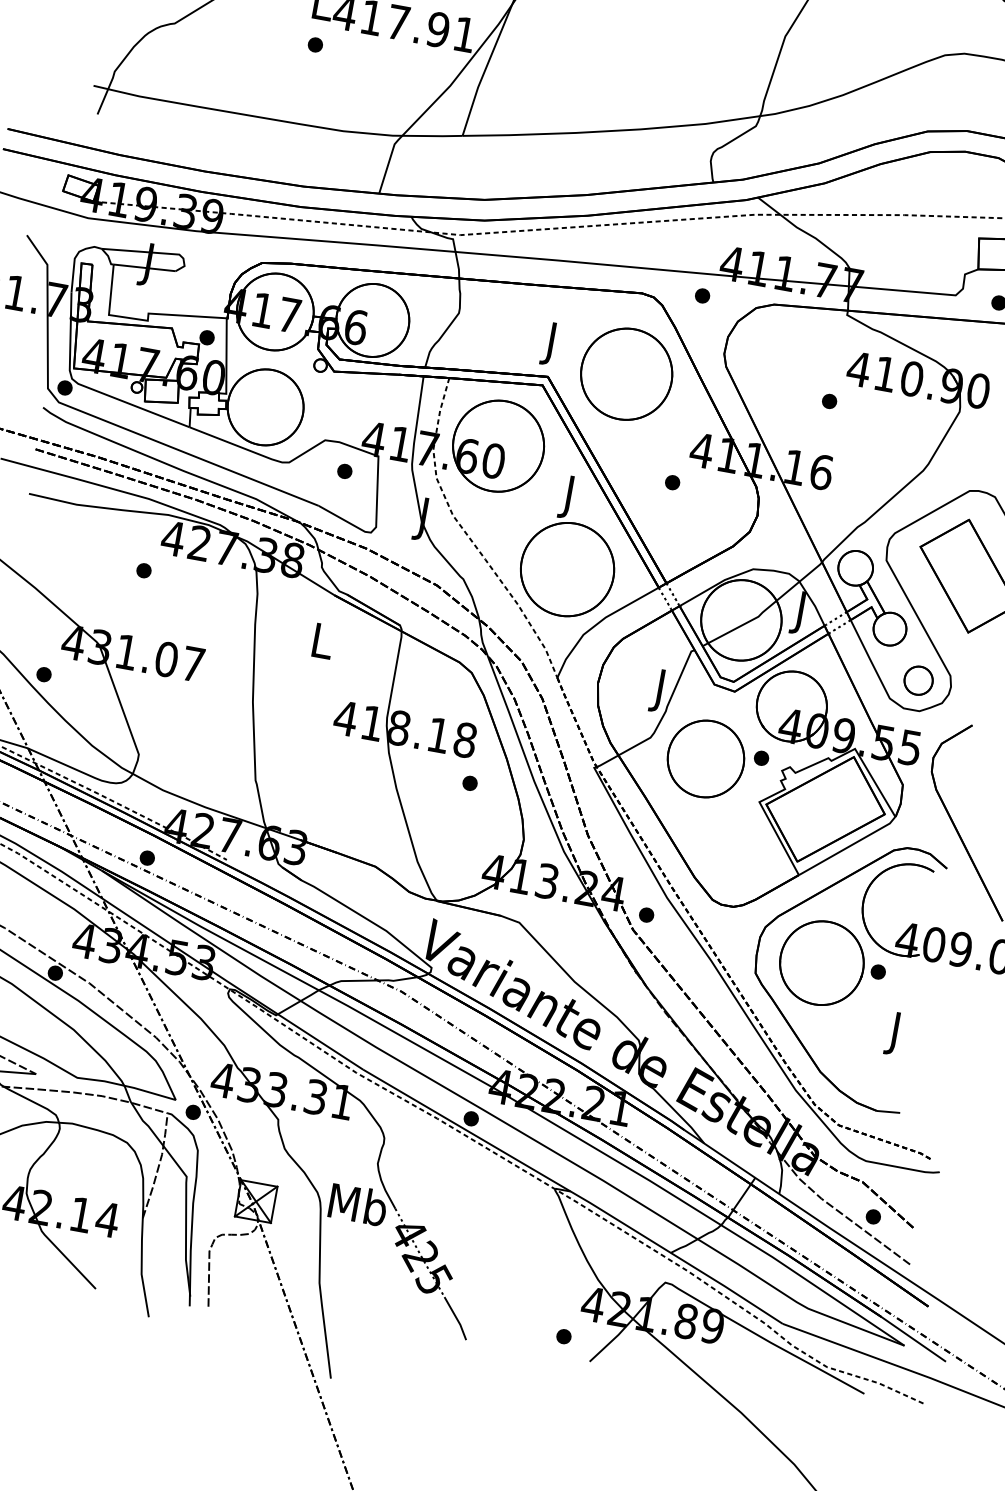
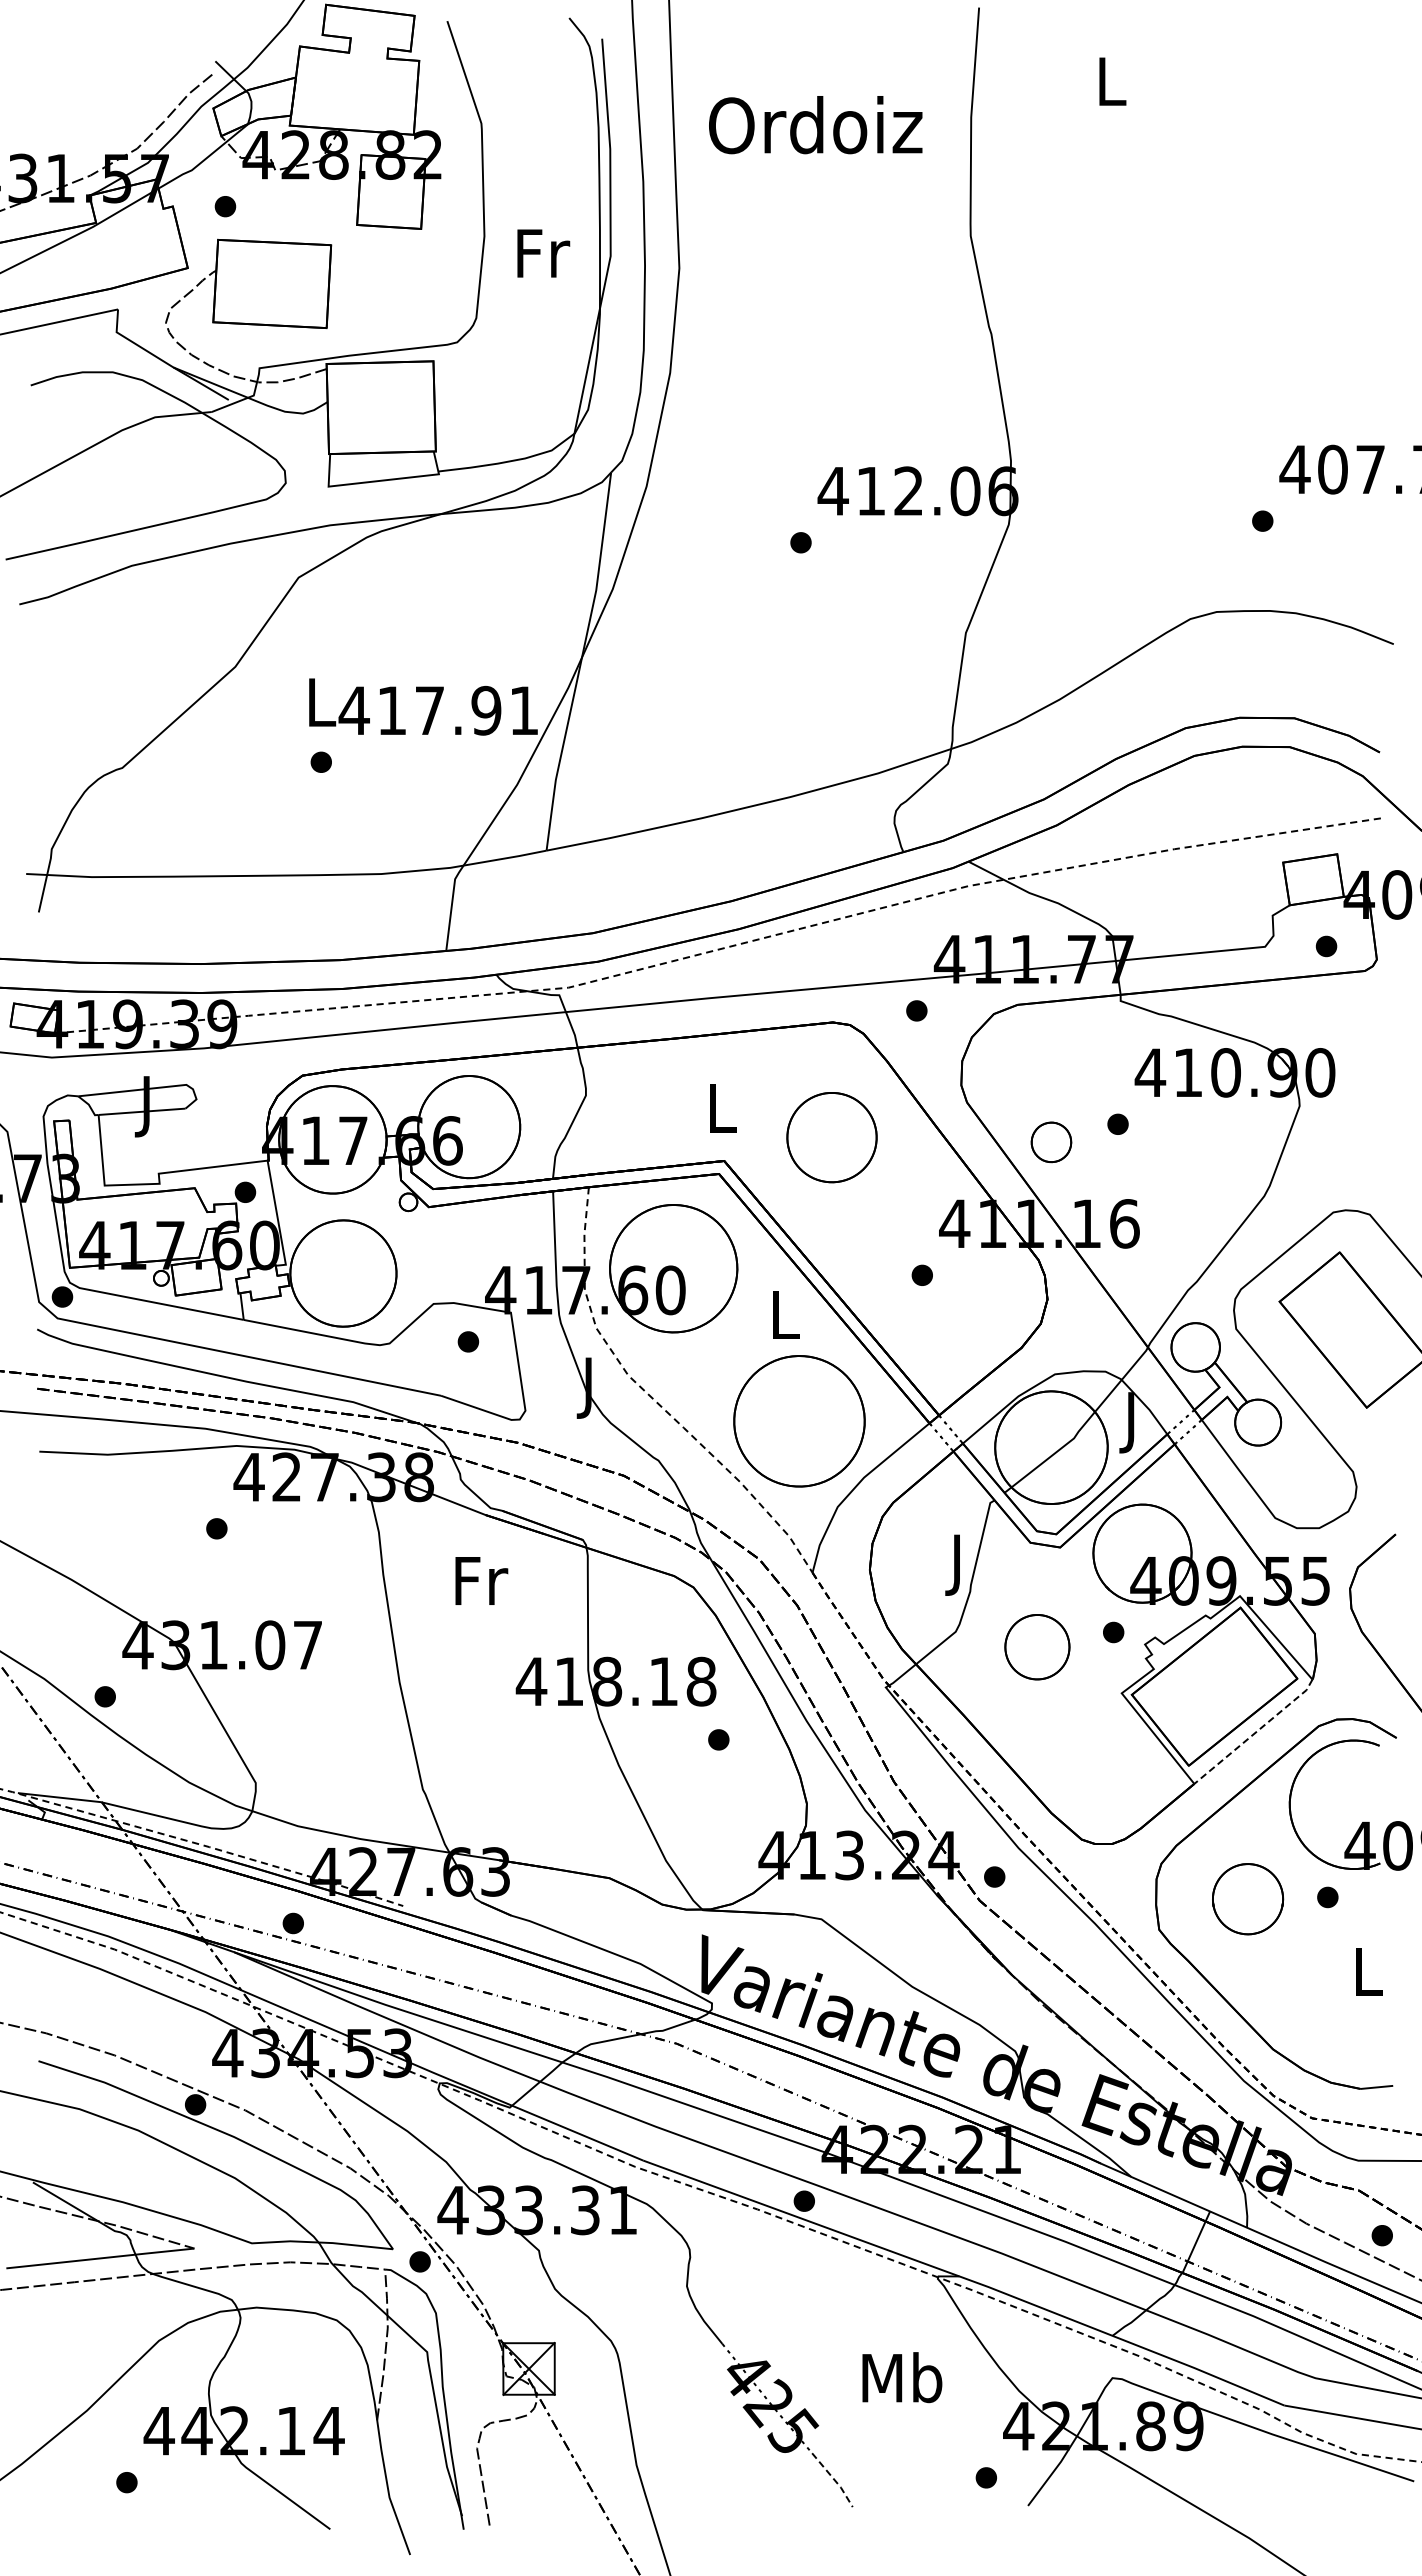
text: (552, 343) -> (722, 1114), J -> L
part: (626, 374) -> (831, 1137), size x0.7
text: (570, 497) -> (785, 1321), J -> L
text: (323, 640) -> (481, 1580), L -> Fr
part: (918, 680) -> (1051, 1142), moved
part: (706, 758) -> (1037, 1646), size x0.6
line: (848, 846) -> (1255, 1732), solid -> dashed
part: (821, 962) -> (1247, 1898), size x0.6
text: (896, 1033) -> (1368, 1977), J -> L
text: (358, 1204) -> (902, 2377), moved
line: (456, 1318) -> (834, 2479), solid -> dashed

